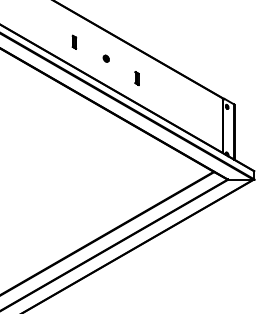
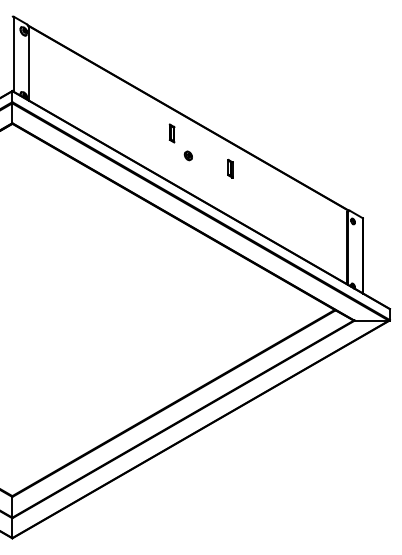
part: (74, 42) -> (171, 133), moved
part: (137, 78) -> (230, 168), moved

